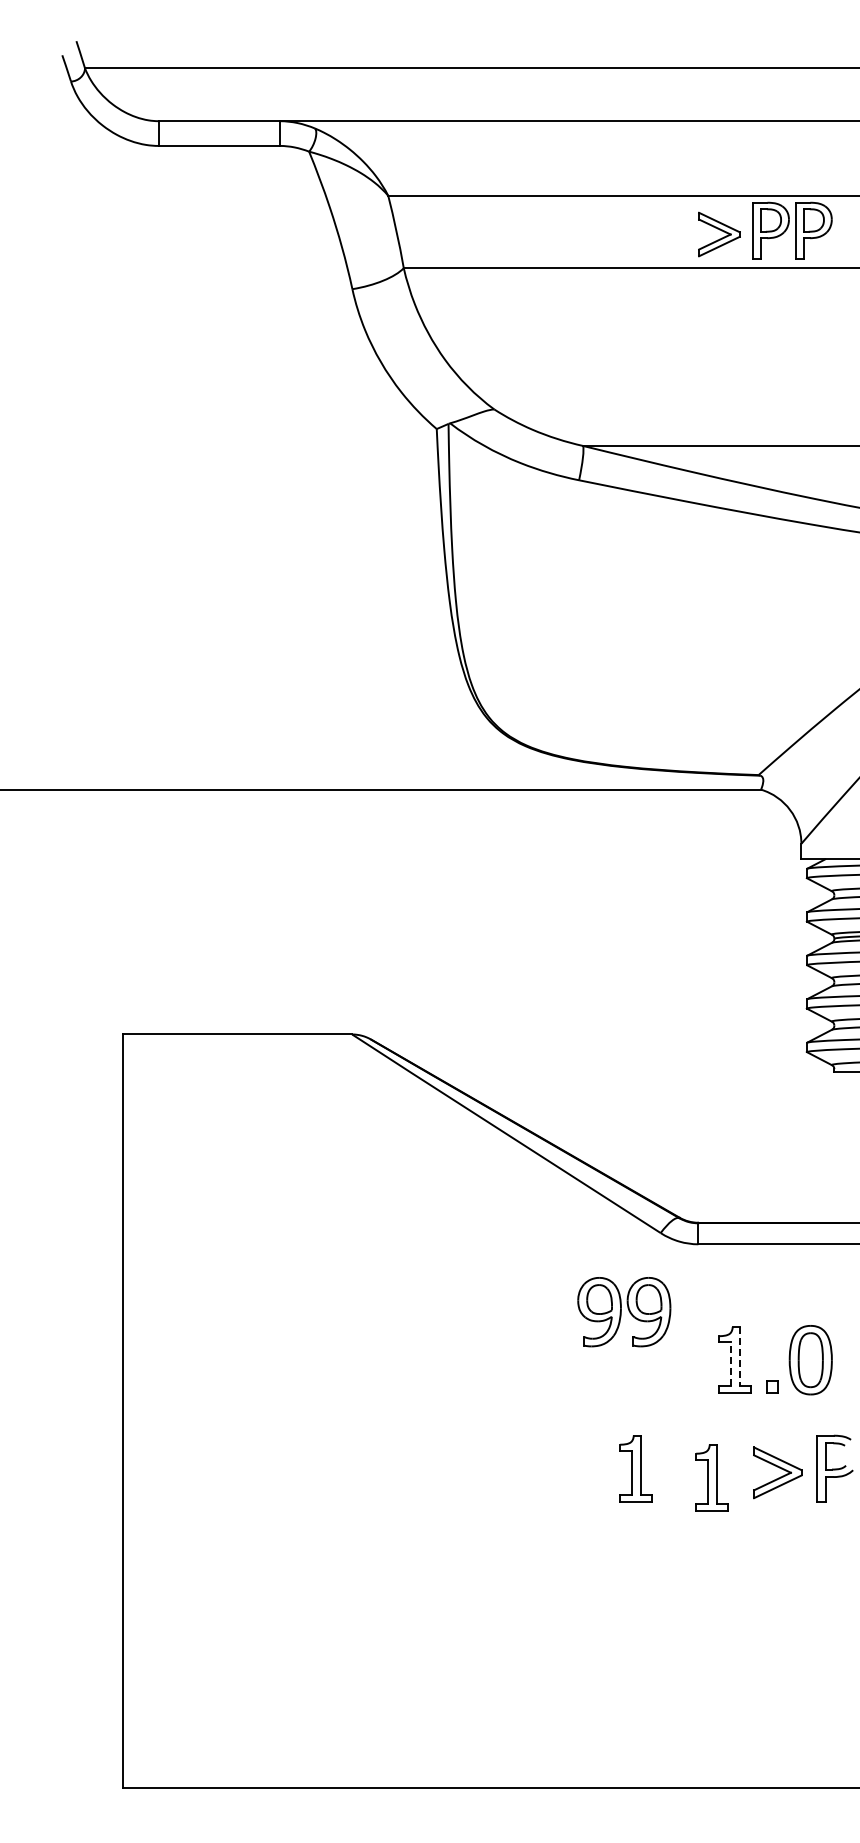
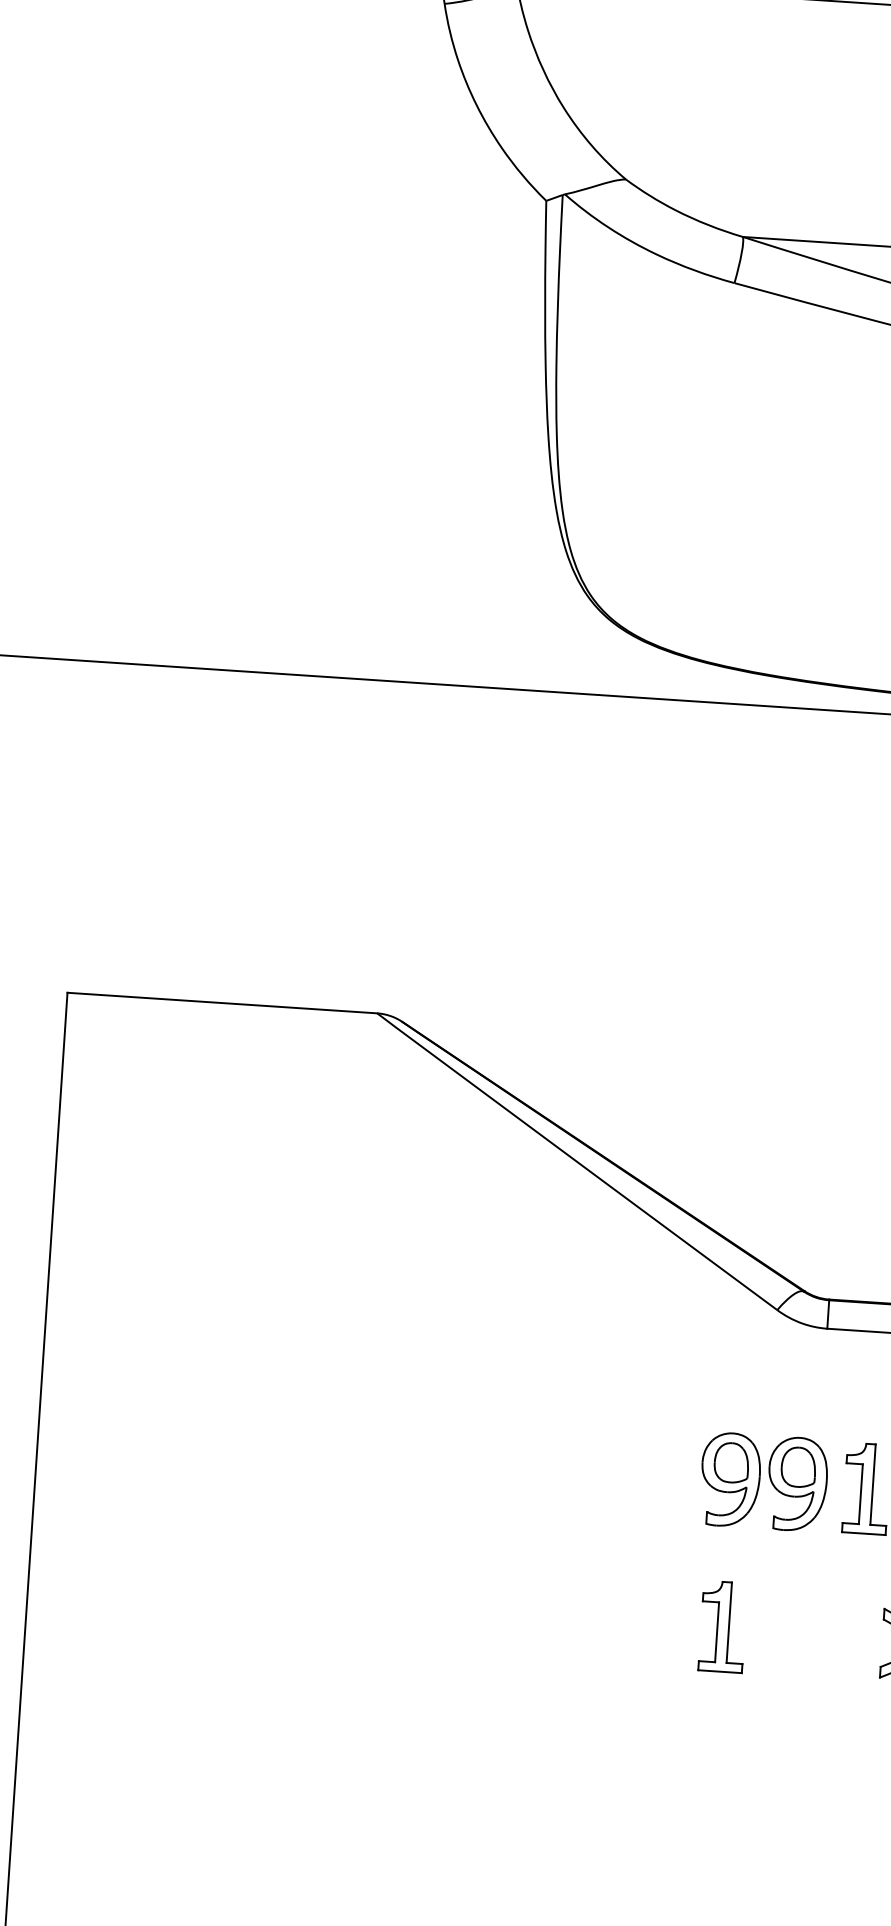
part: (624, 1312) -> (764, 1482), moved
line: (739, 1356) -> (872, 1484), dashed -> solid
line: (731, 1363) -> (861, 1493), dashed -> solid
part: (711, 1477) -> (824, 1645), removed

